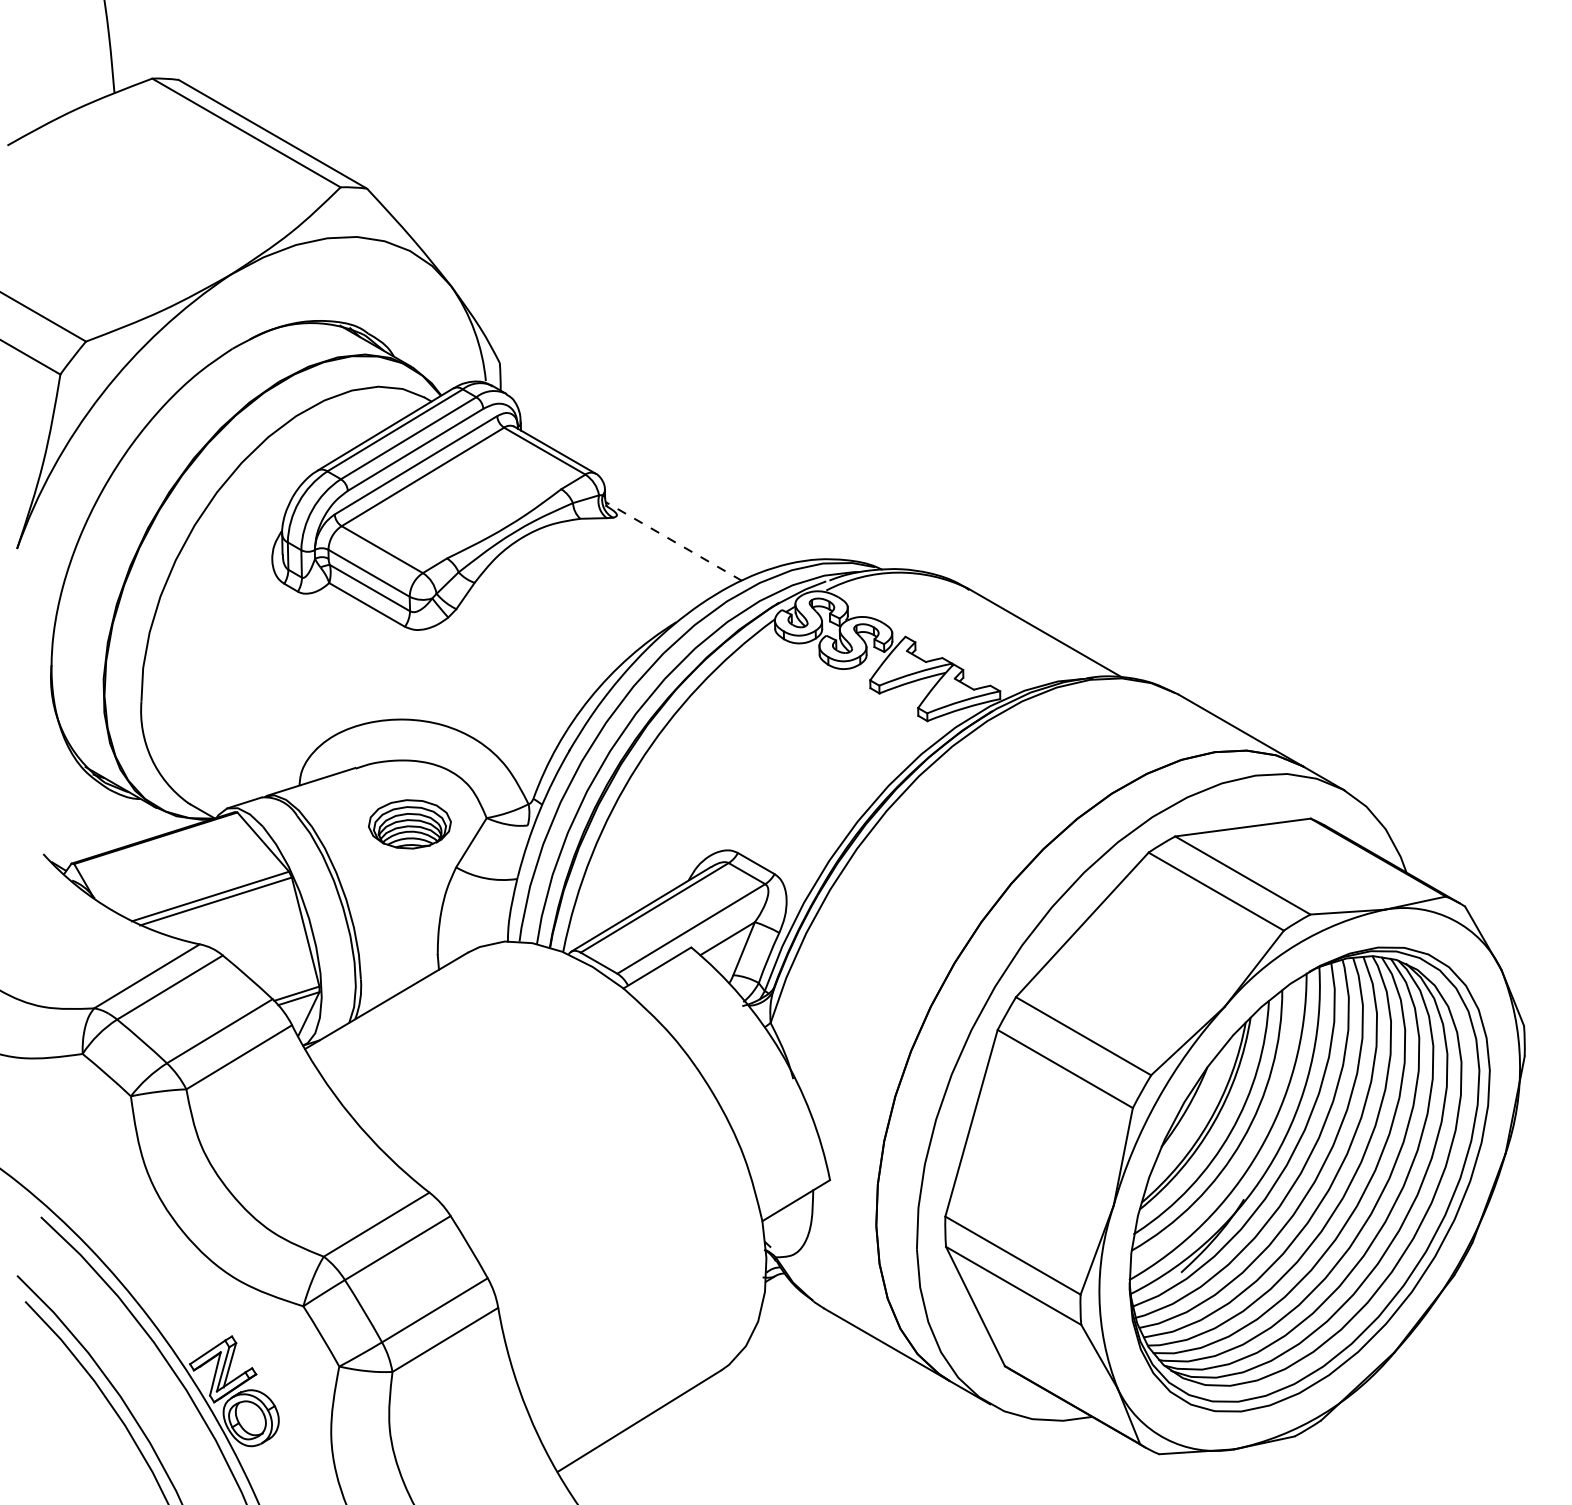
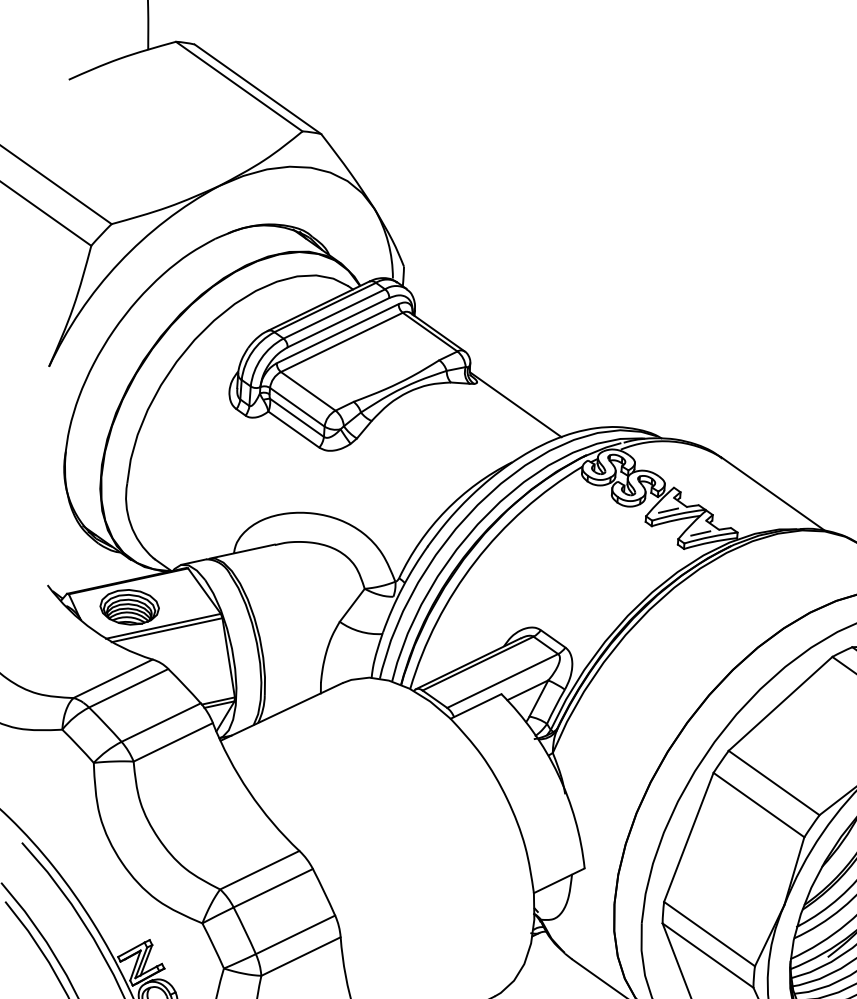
line: (673, 541) -> (515, 404), dashed -> solid
line: (900, 669) -> (668, 510), added
line: (948, 697) -> (700, 533), added
part: (409, 824) -> (129, 607), moved

